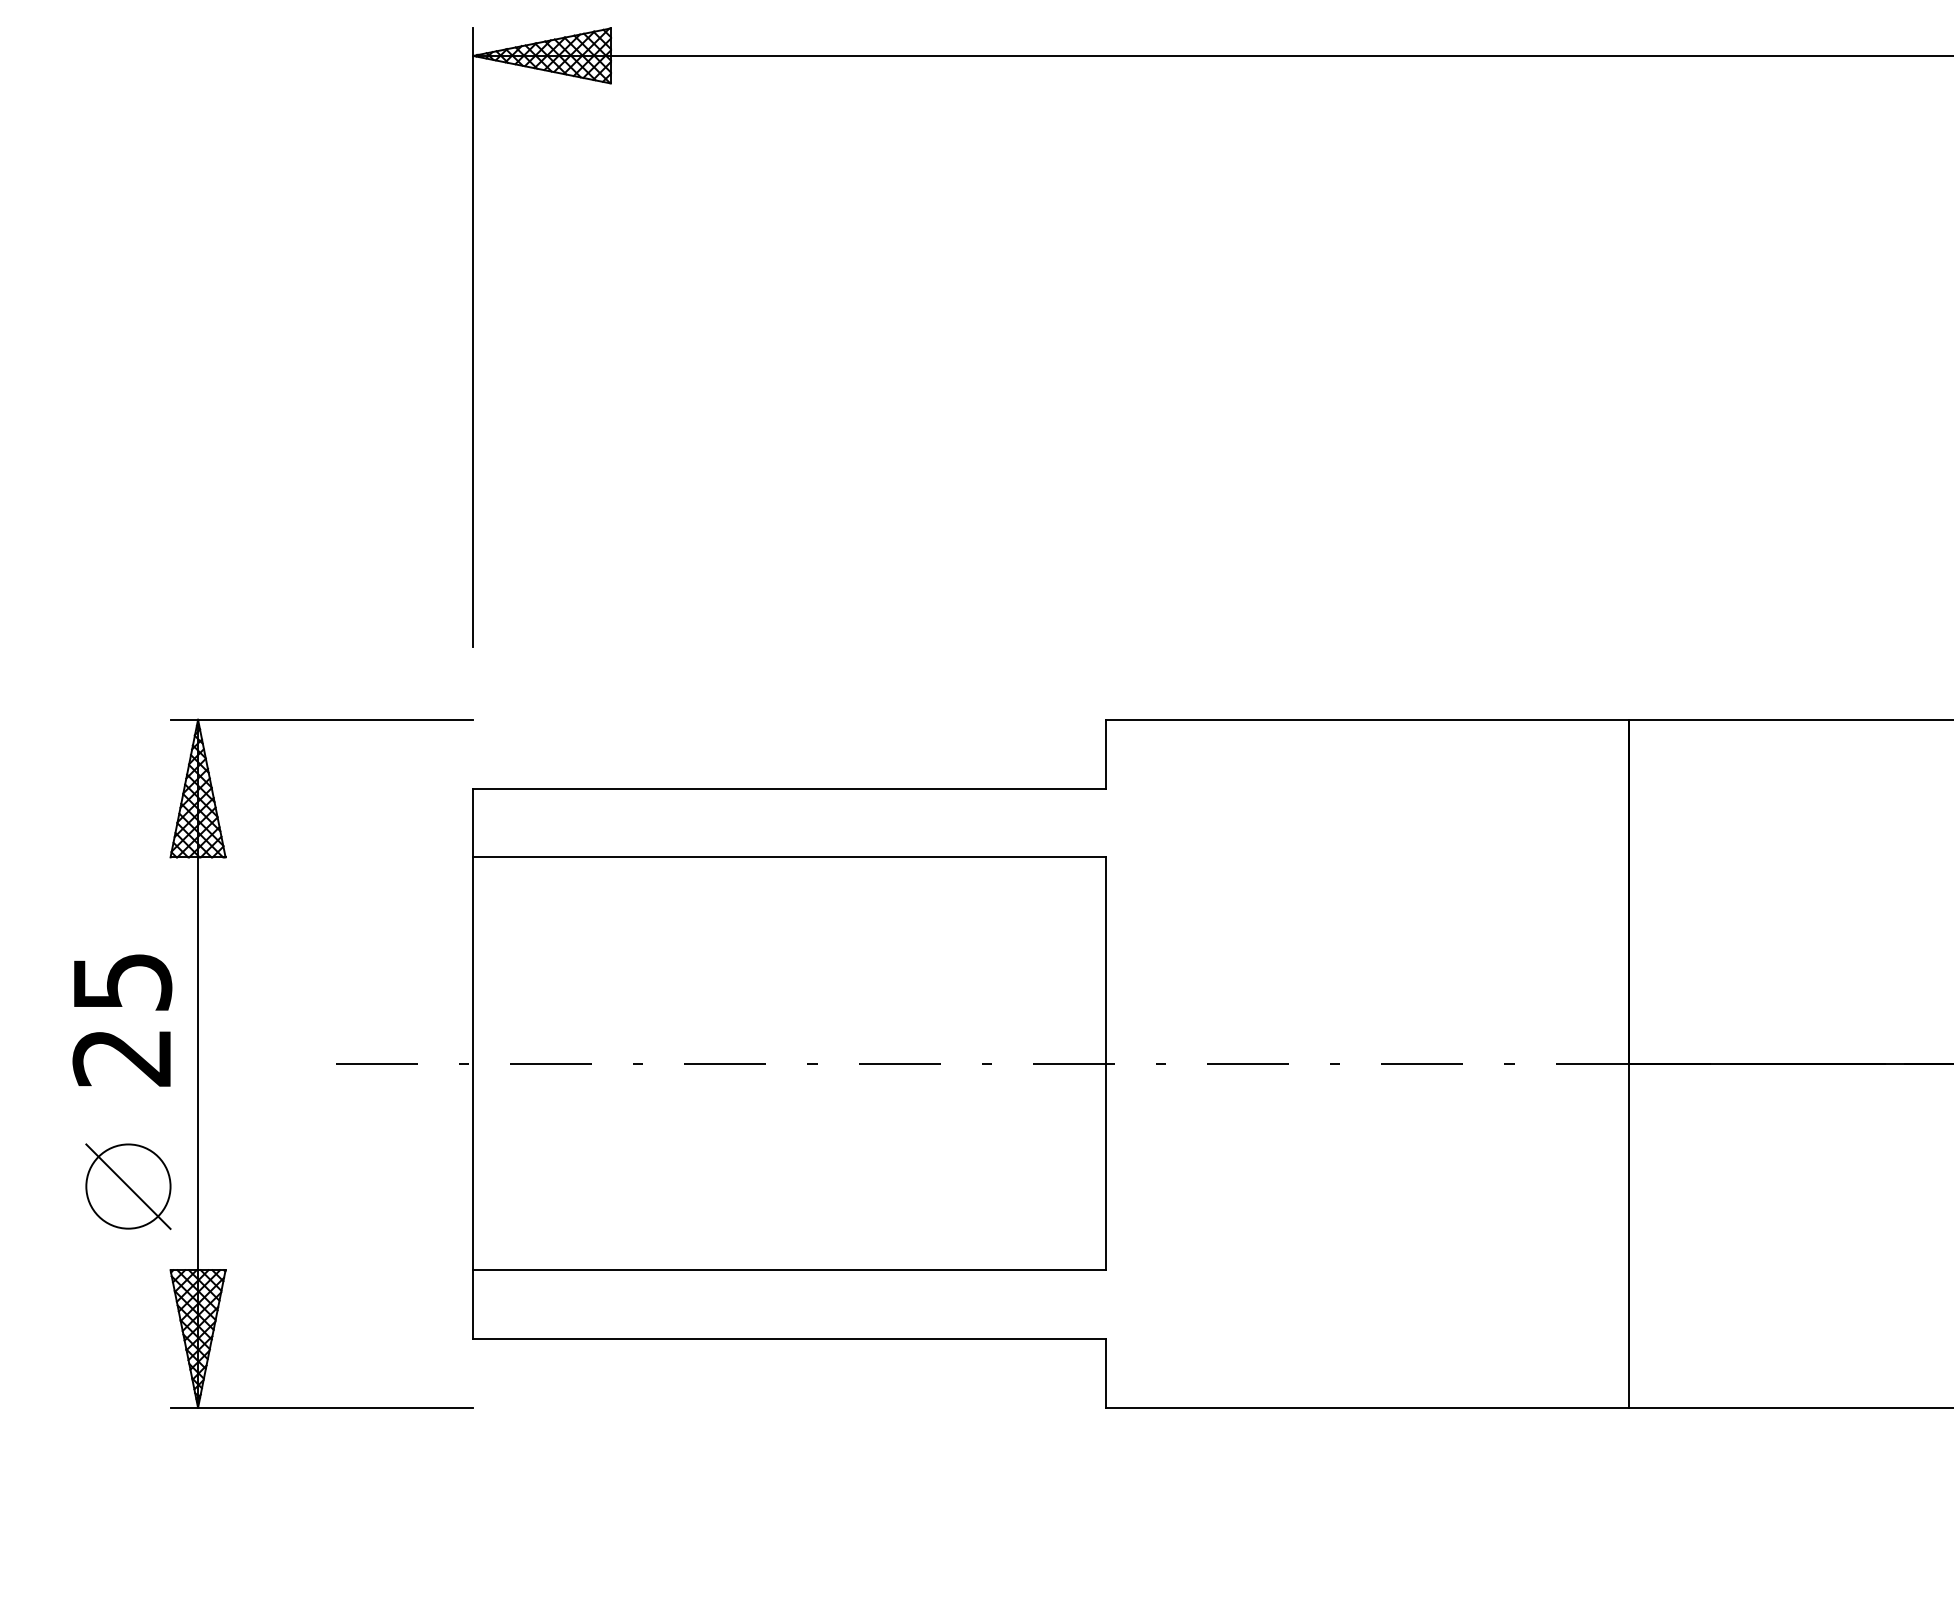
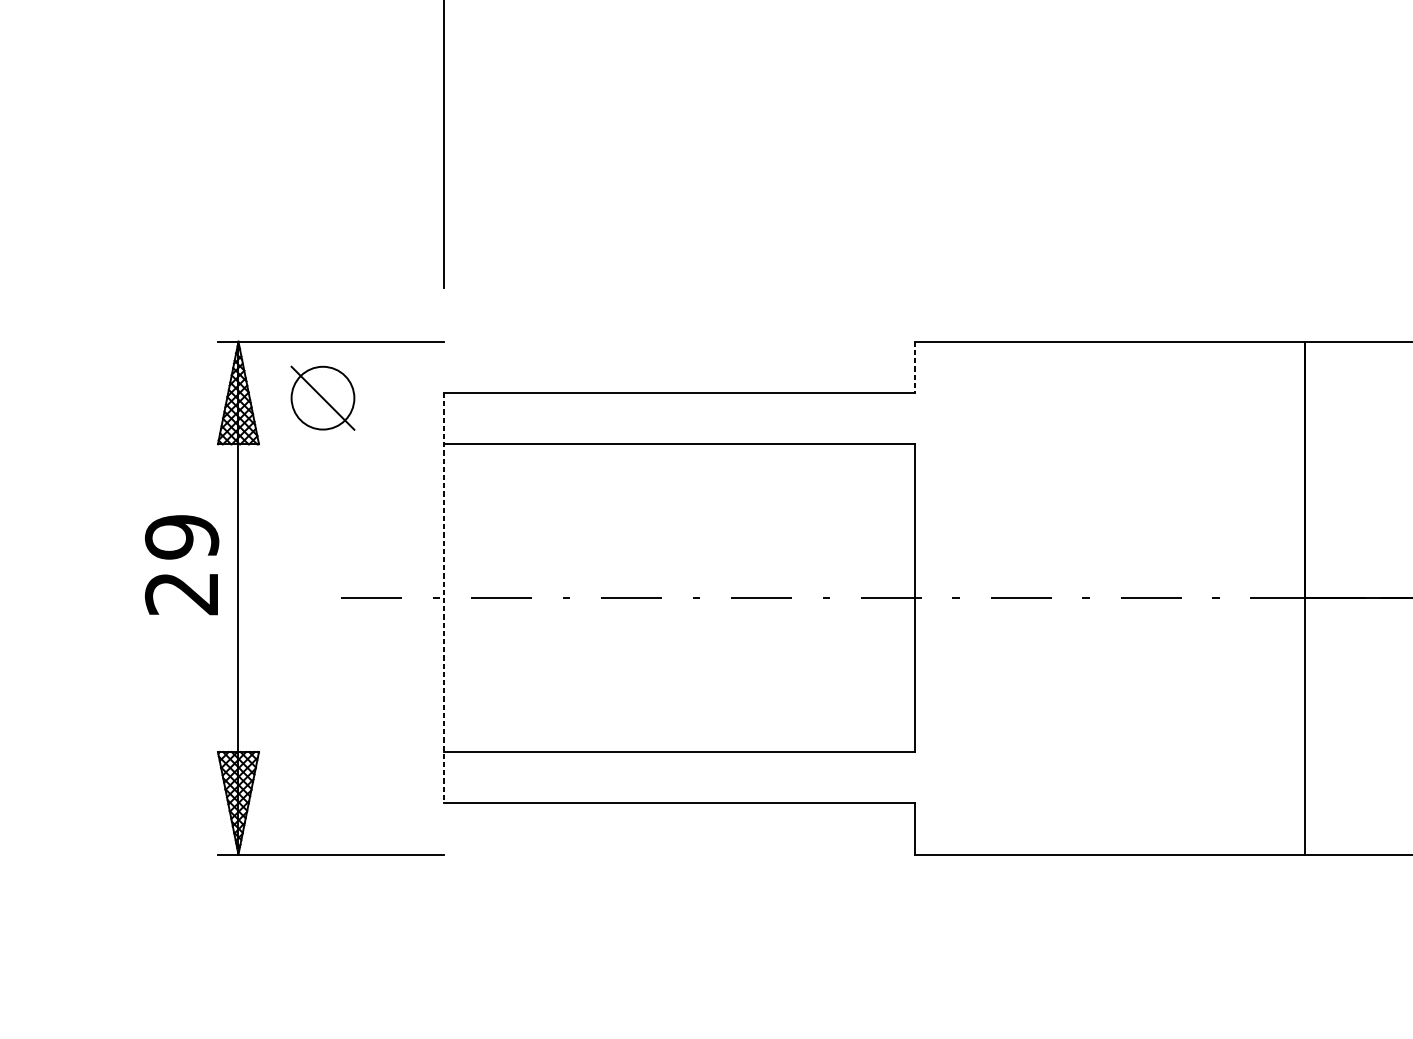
line: (1106, 754) -> (915, 367), solid -> dashed
text: (122, 982) -> (182, 537), 25 -> 29
line: (473, 1064) -> (443, 598), solid -> dashed
part: (128, 1186) -> (323, 398), moved

